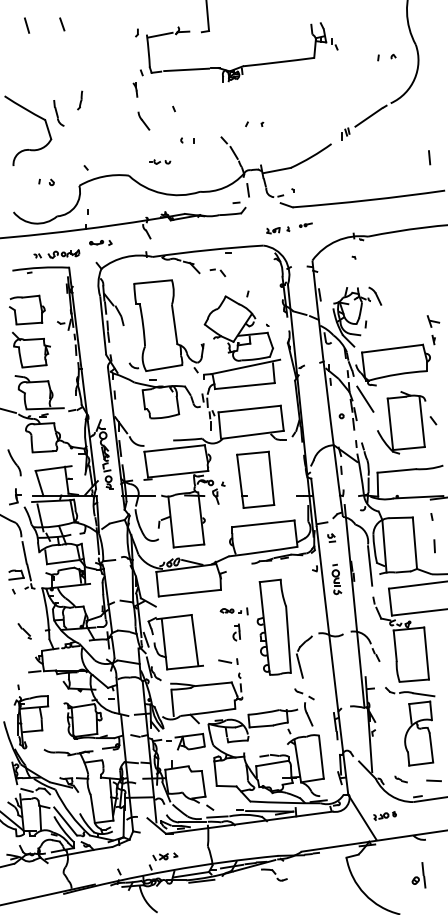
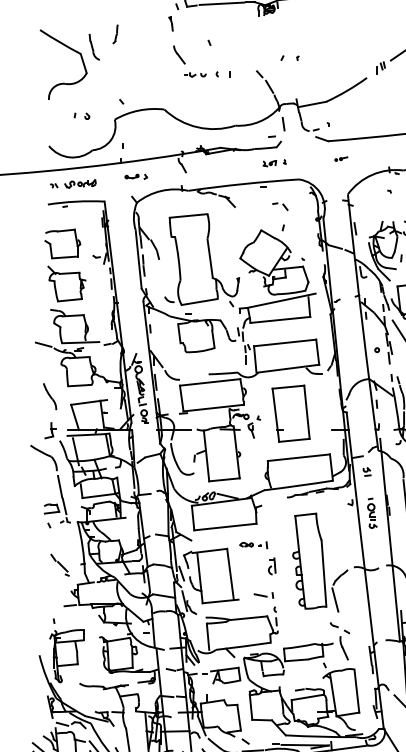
part: (160, 161) -> (195, 74), moved
part: (278, 230) -> (274, 163), moved
part: (56, 253) -> (72, 183), moved
part: (217, 272) -> (279, 206), moved
part: (233, 611) -> (252, 545), moved
part: (24, 631) -> (59, 565), size x1.43

